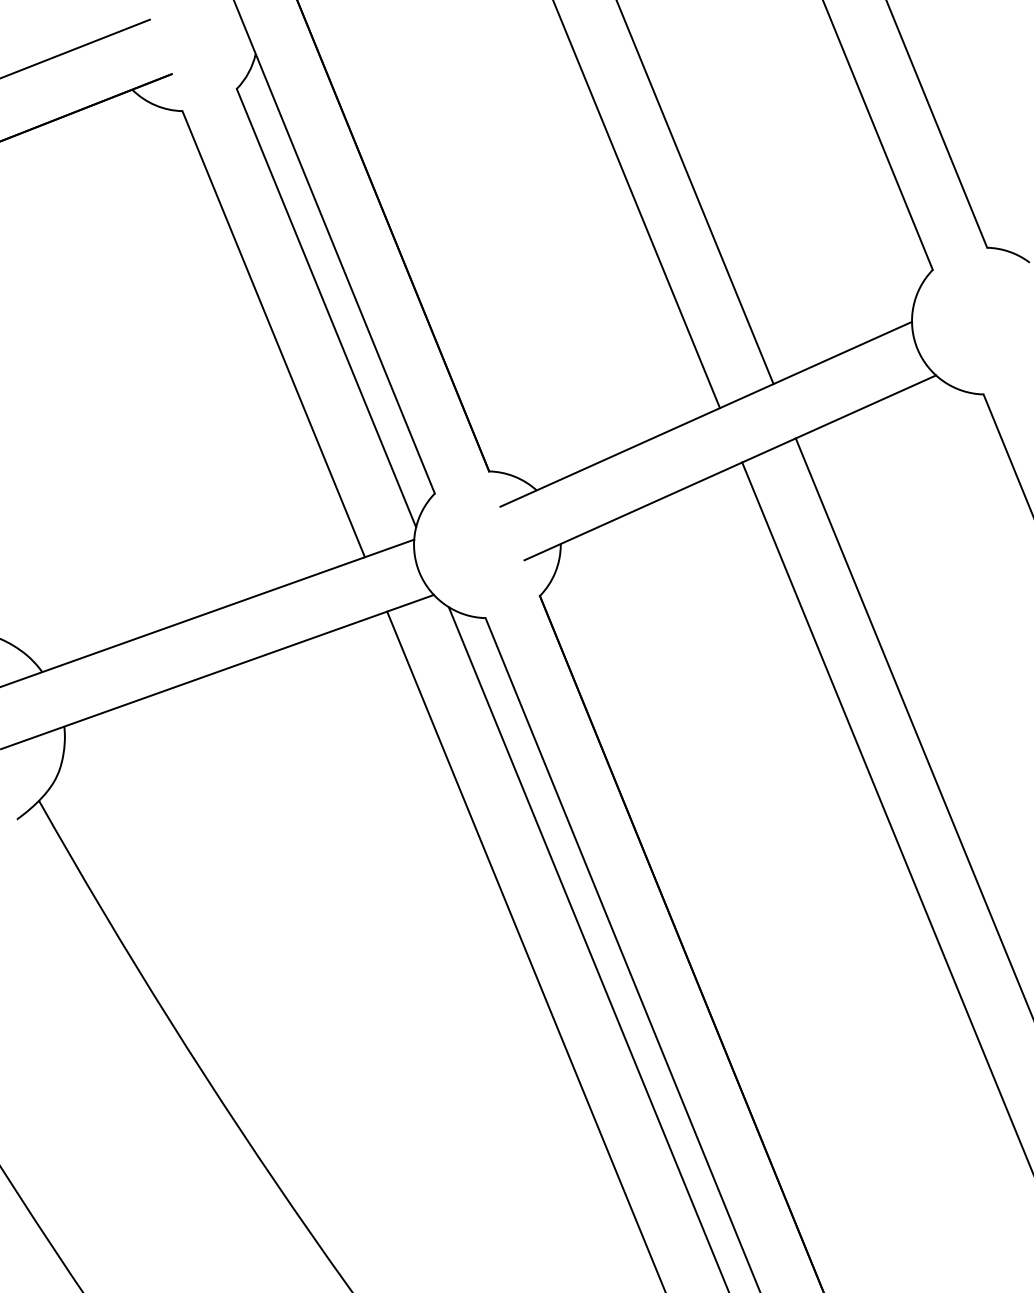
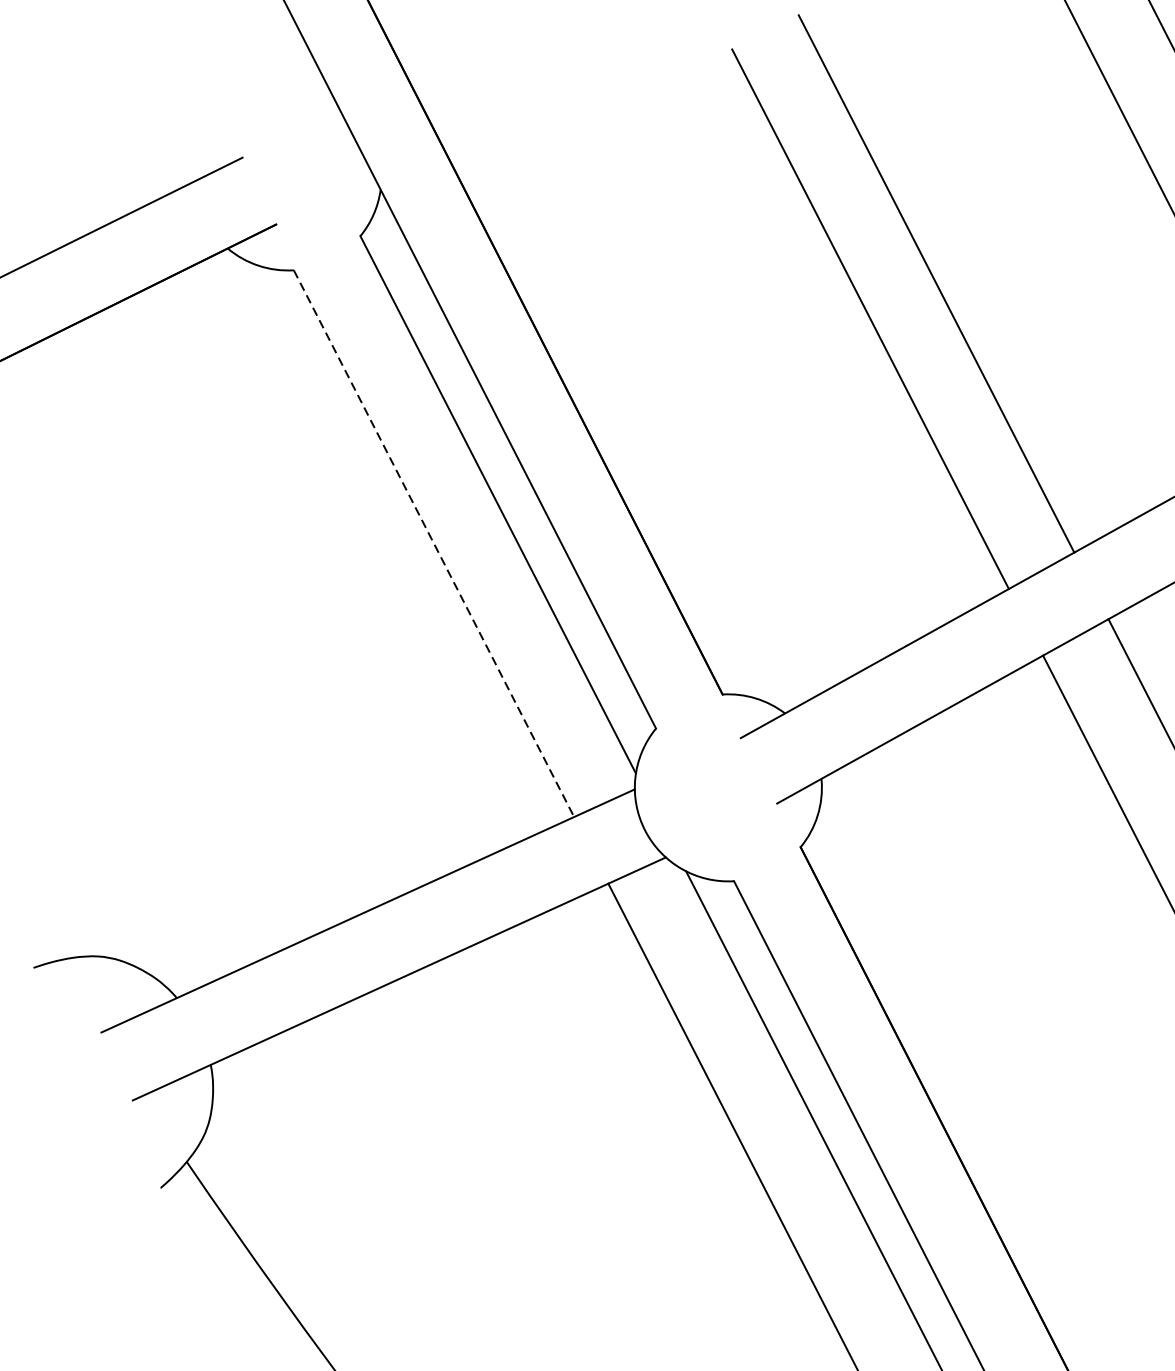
line: (273, 334) -> (433, 544), solid -> dashed

